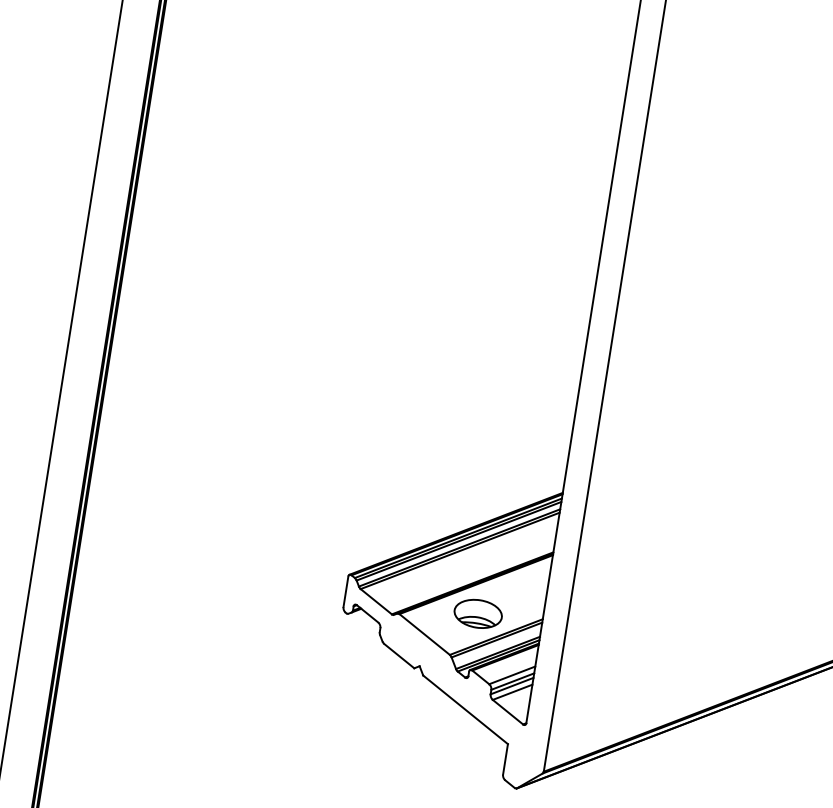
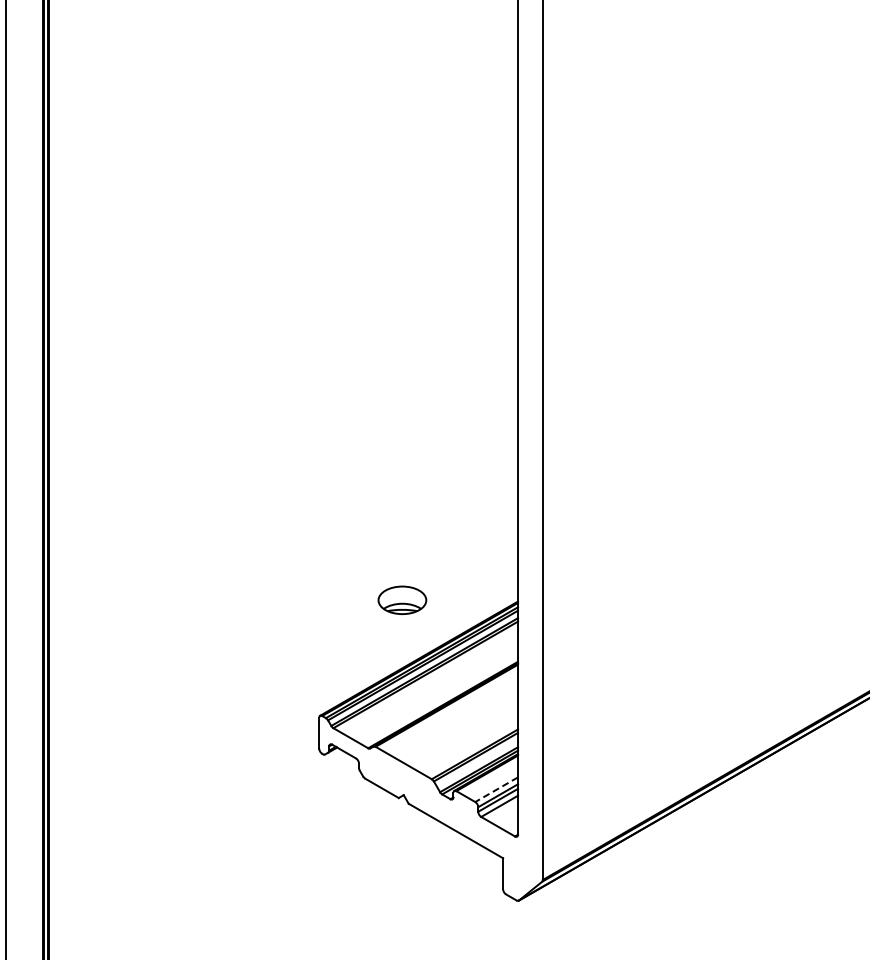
part: (478, 613) -> (402, 599), moved
line: (512, 675) -> (496, 789), solid -> dashed

